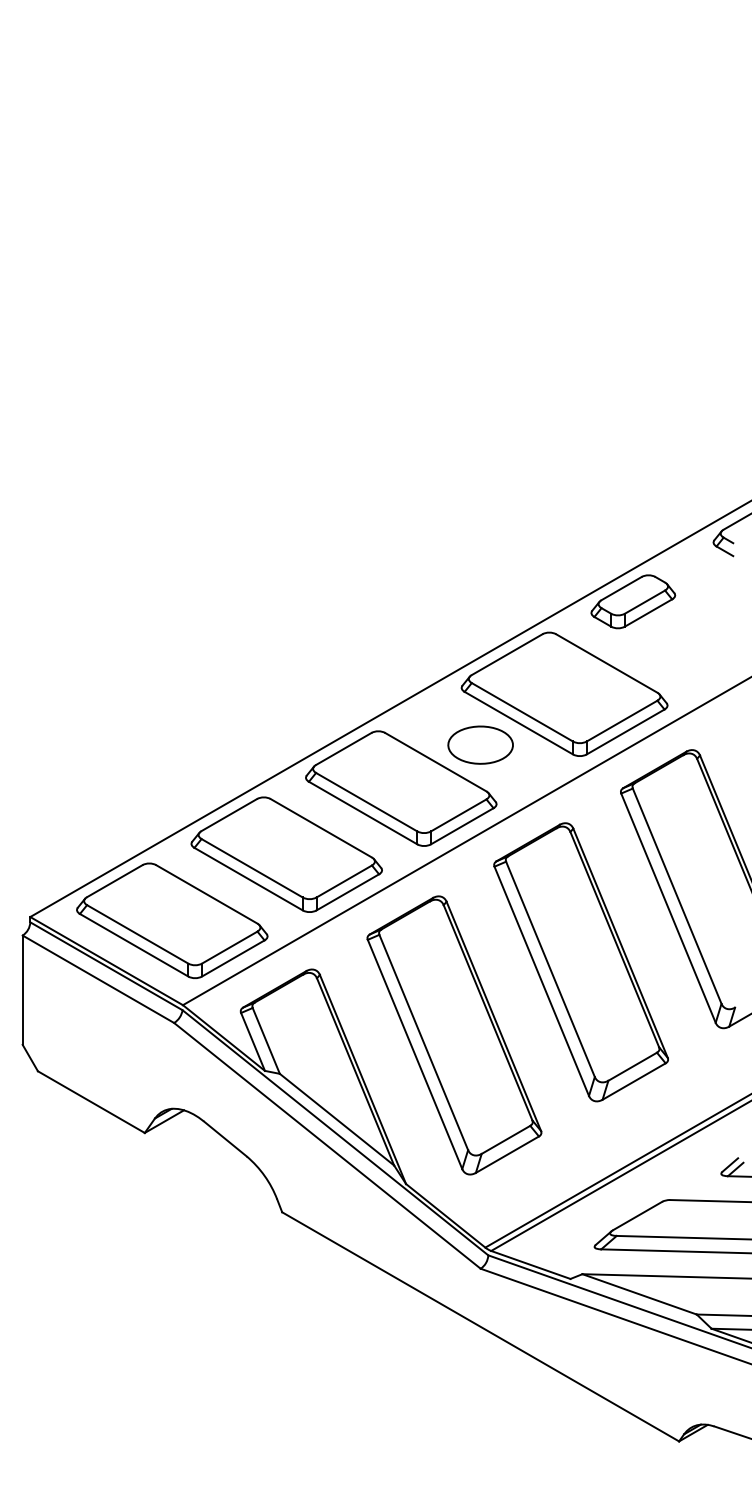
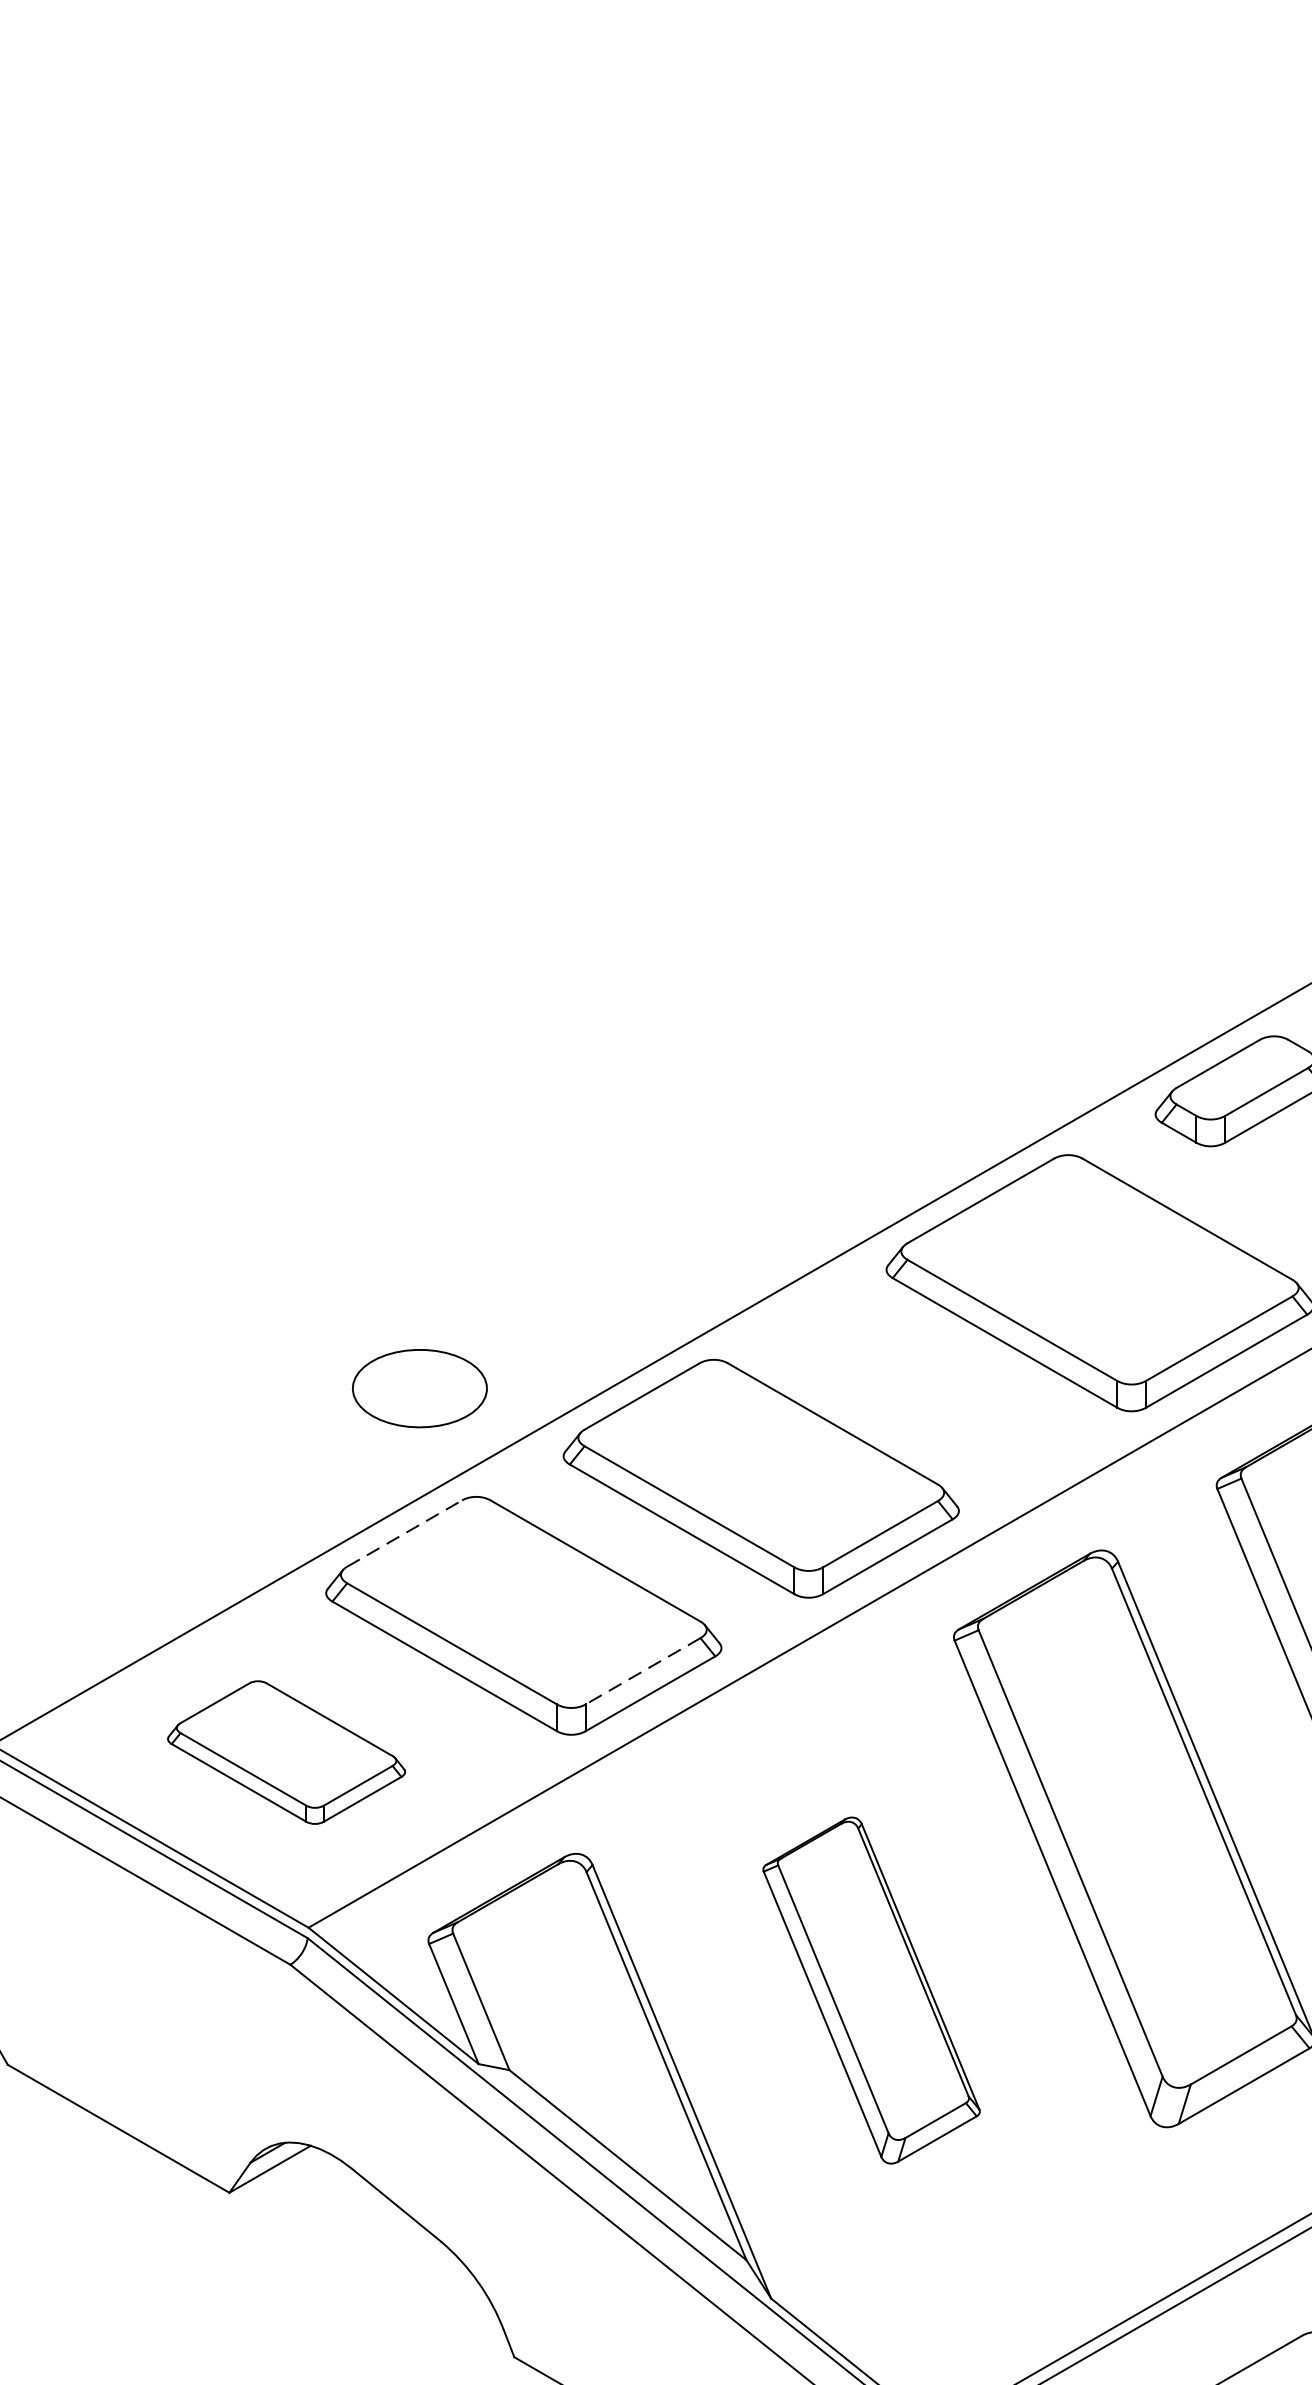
part: (480, 744) -> (419, 1387), moved
line: (229, 815) -> (405, 1534), solid -> dashed
line: (344, 881) -> (643, 1671), solid -> dashed
part: (172, 920) -> (286, 1752), size x0.6
part: (454, 1035) -> (871, 1990), size x0.6

